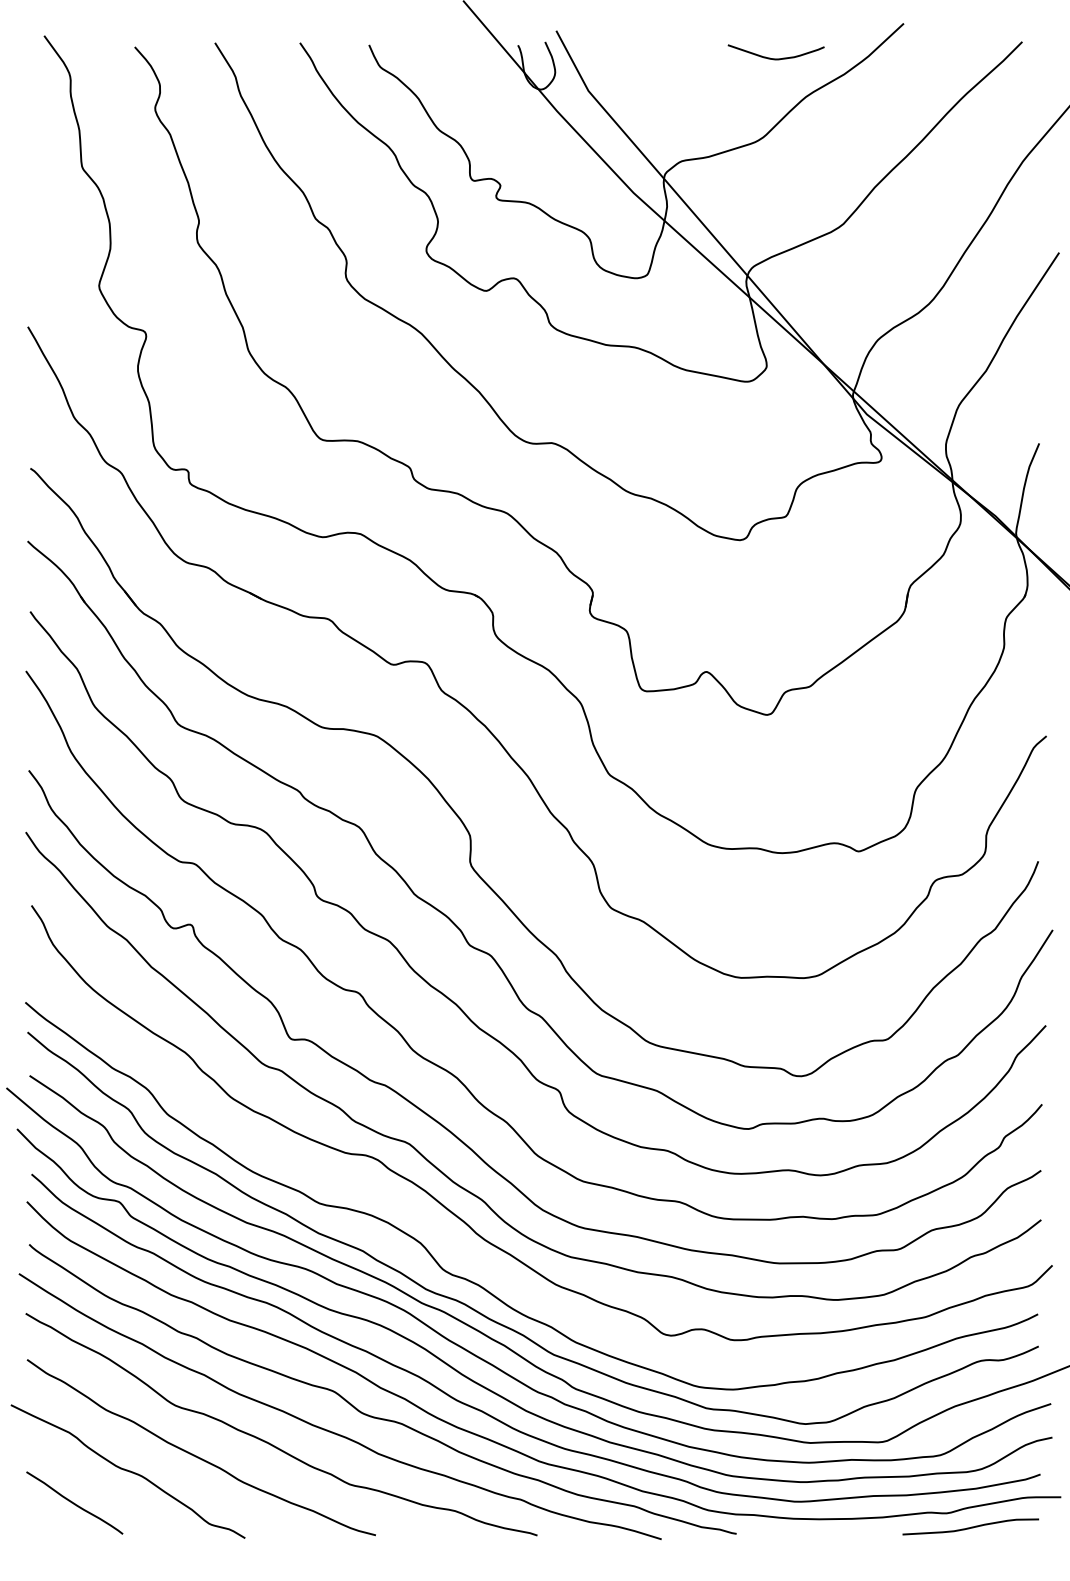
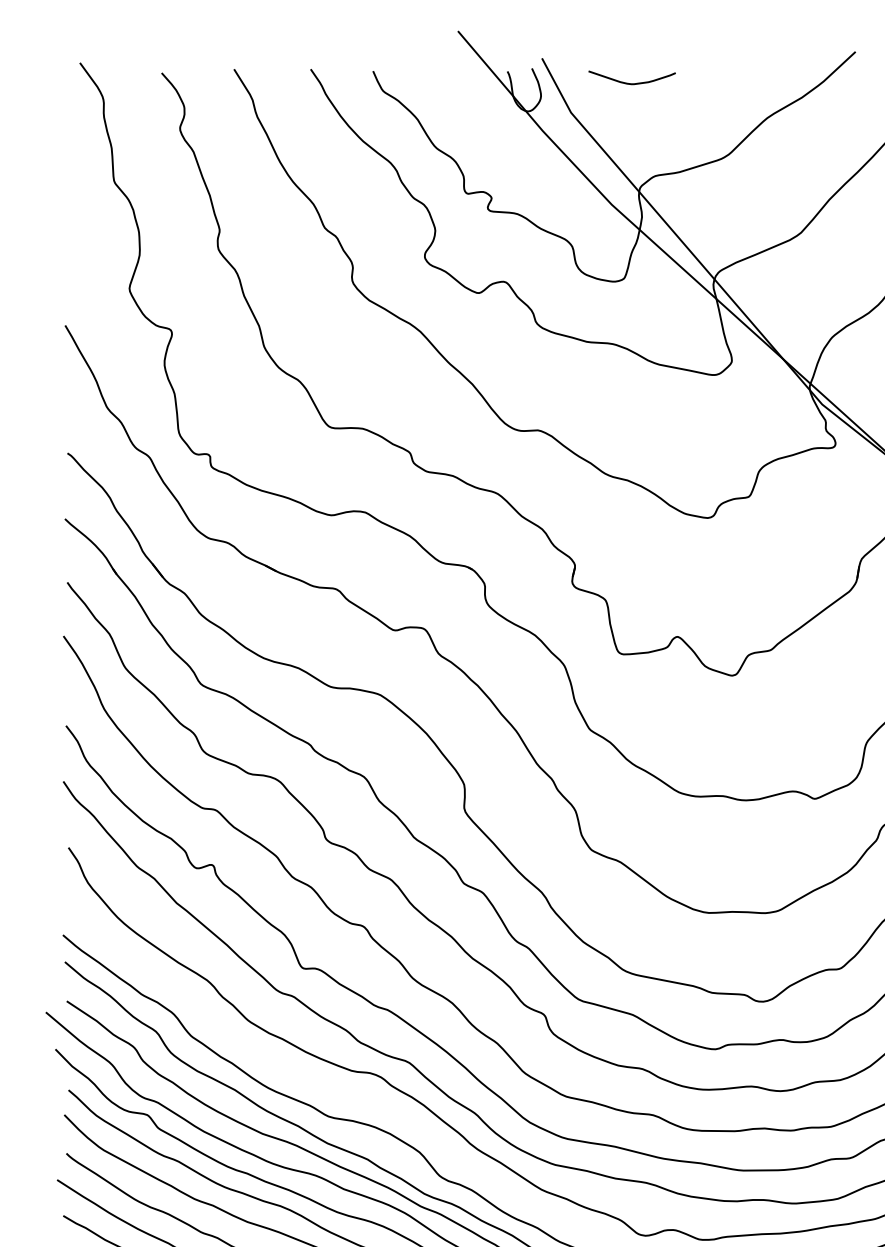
curve: (775, 58) -> (631, 83), moved

